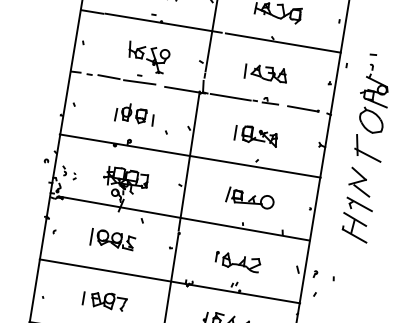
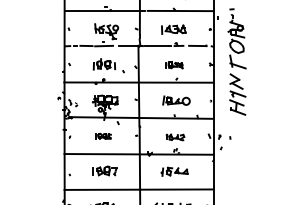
part: (257, 134) -> (174, 64), size x0.7
part: (112, 239) -> (103, 136), size x0.6
part: (238, 262) -> (175, 137), size x0.7

